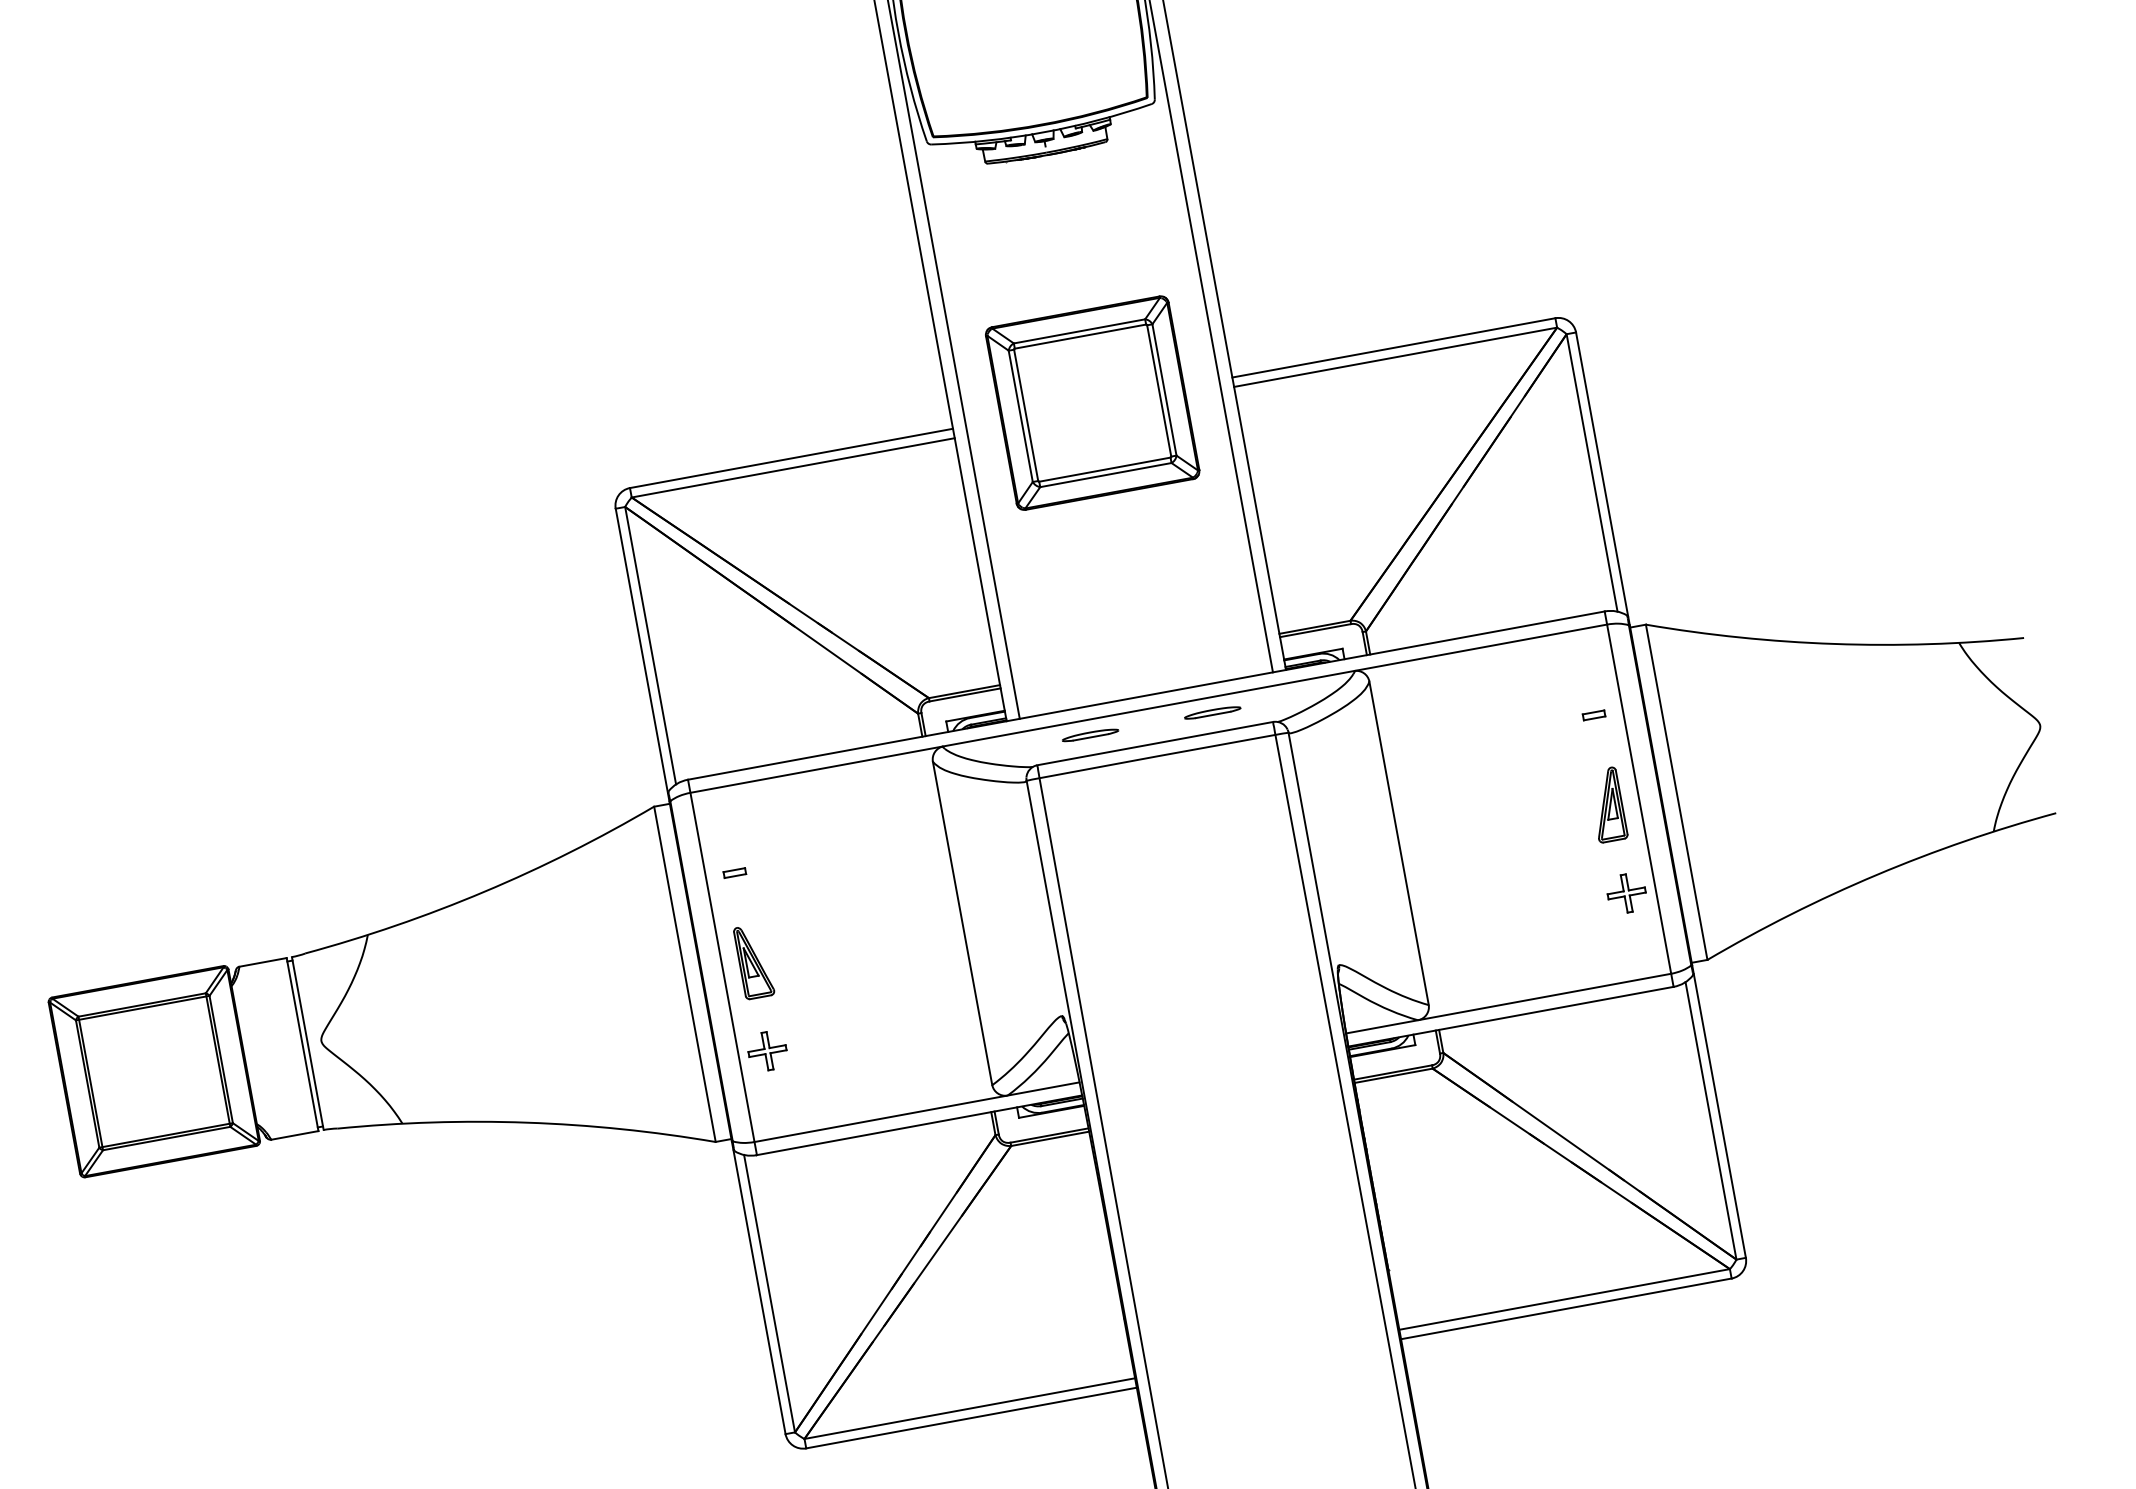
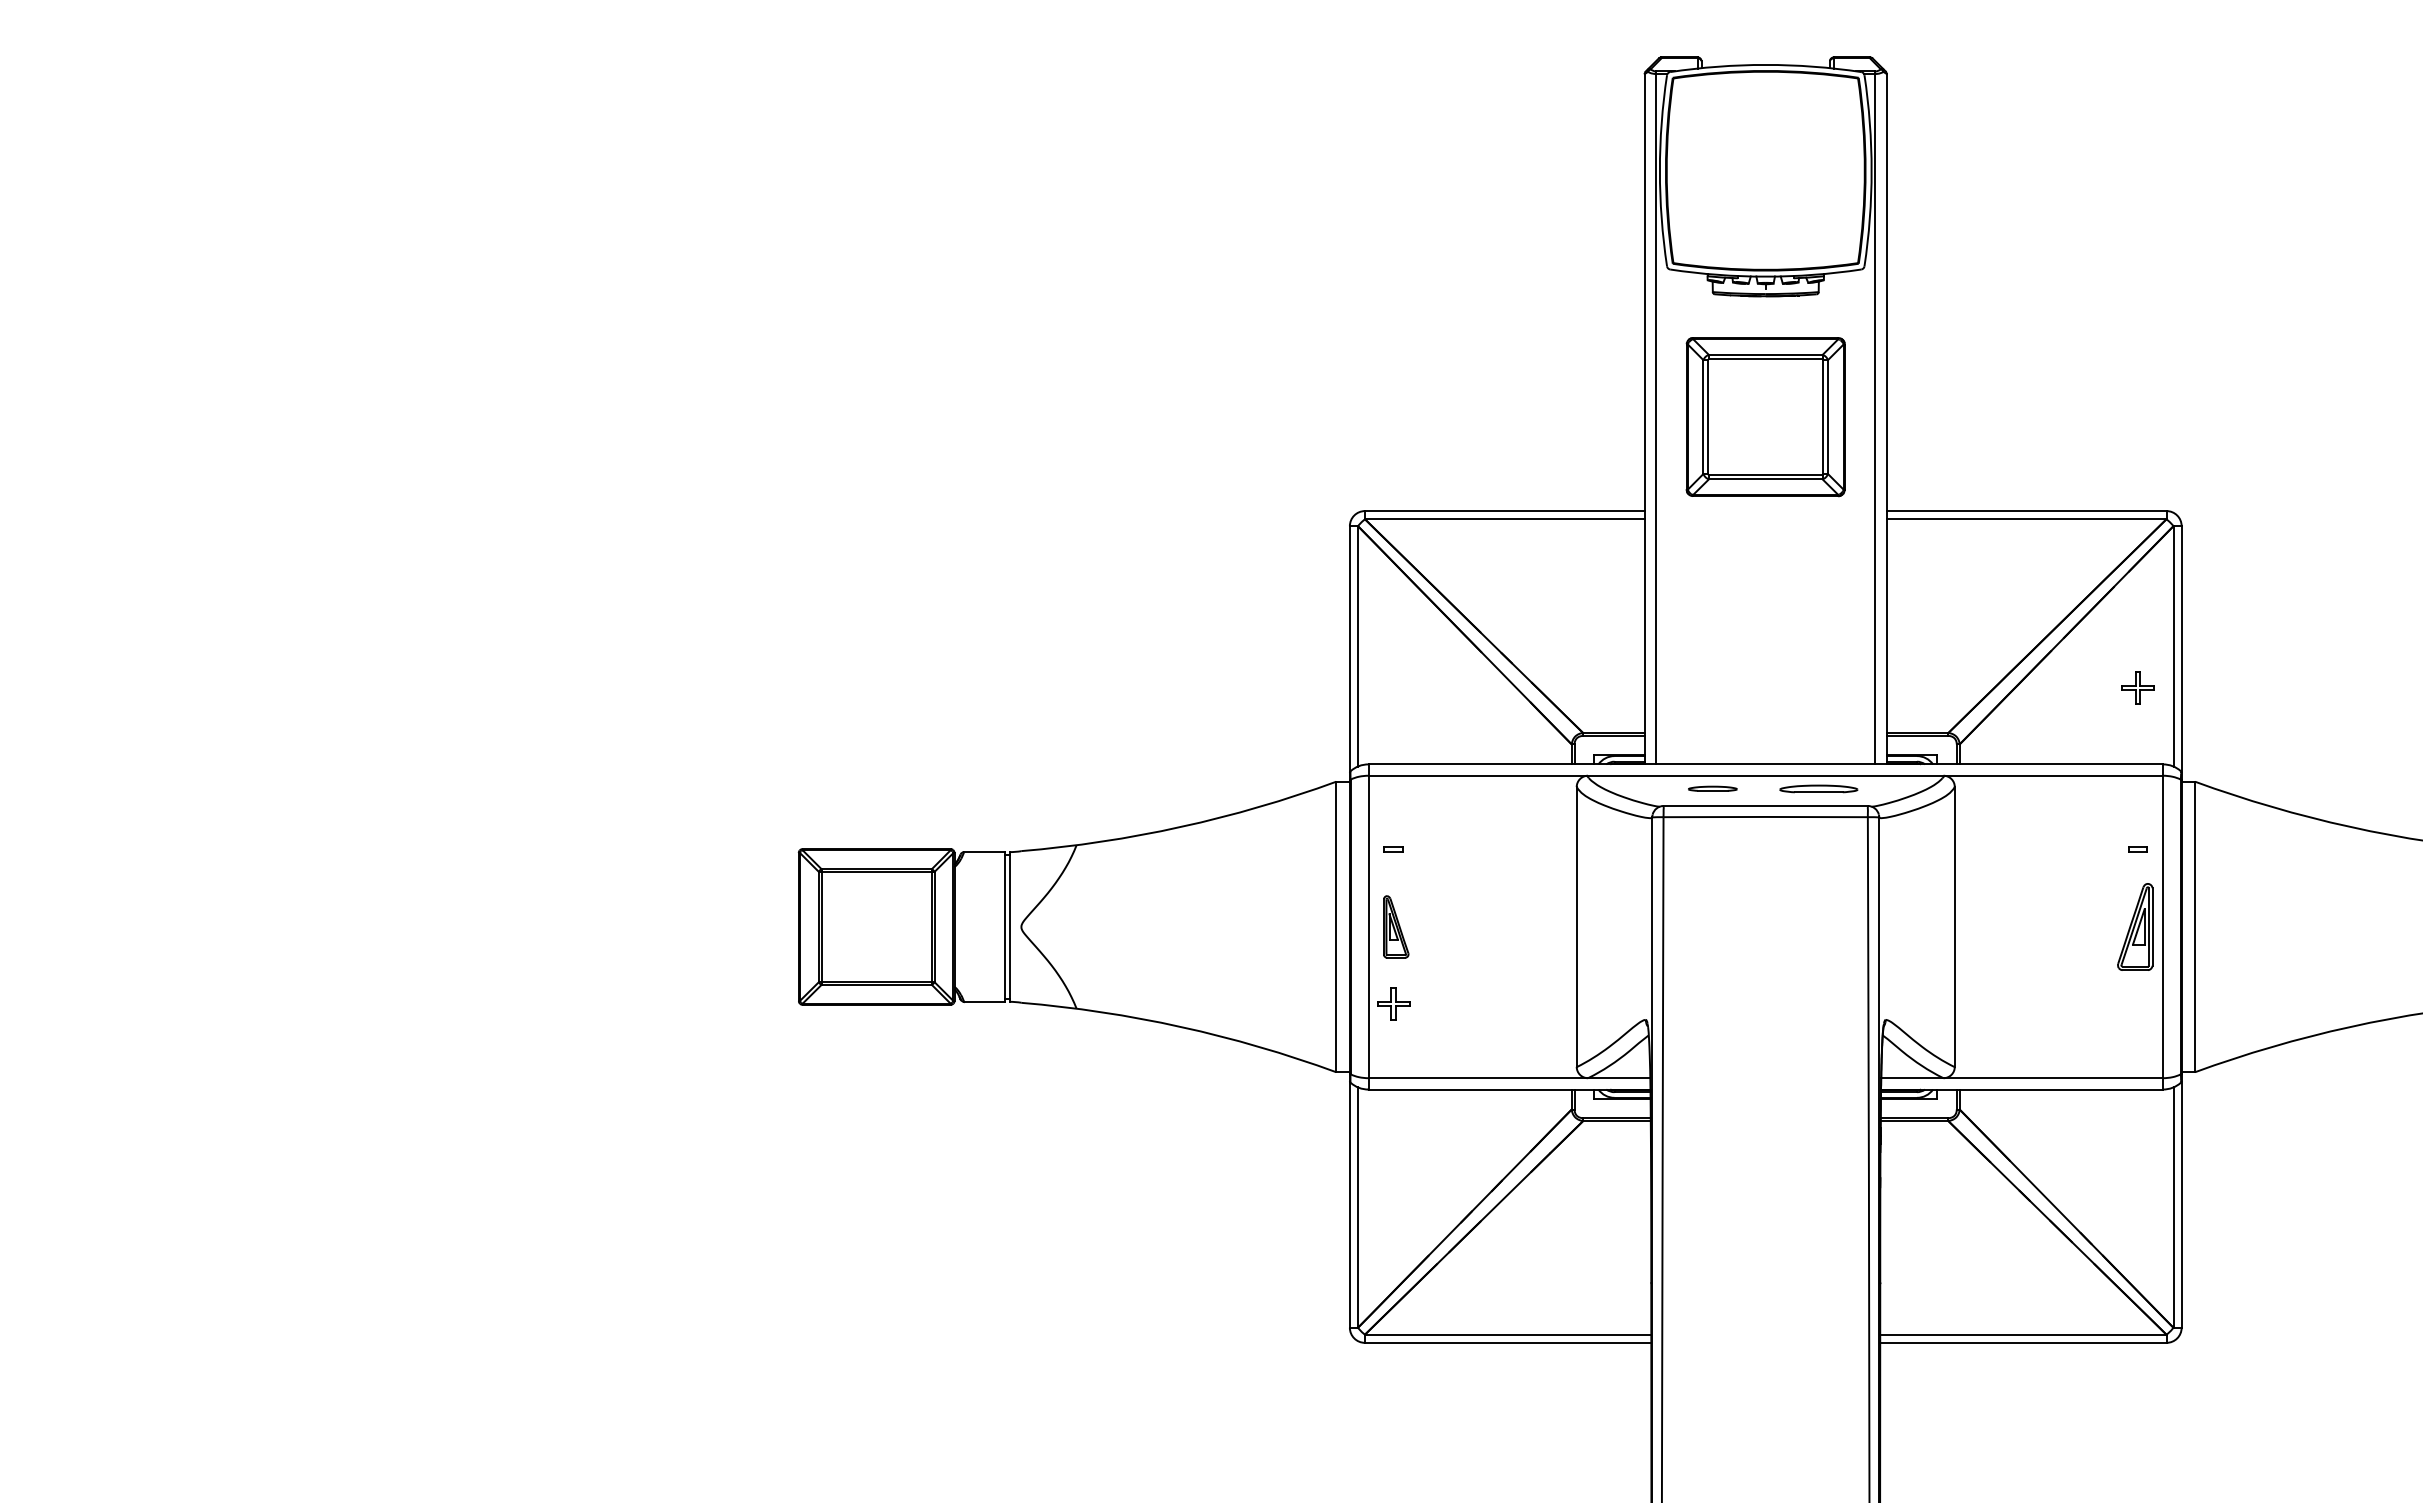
part: (1092, 403) -> (1765, 417), moved
part: (1212, 712) -> (1818, 788), size x1.6
part: (1607, 804) -> (2135, 926), size x1.4
part: (1626, 892) -> (2137, 687), moved

